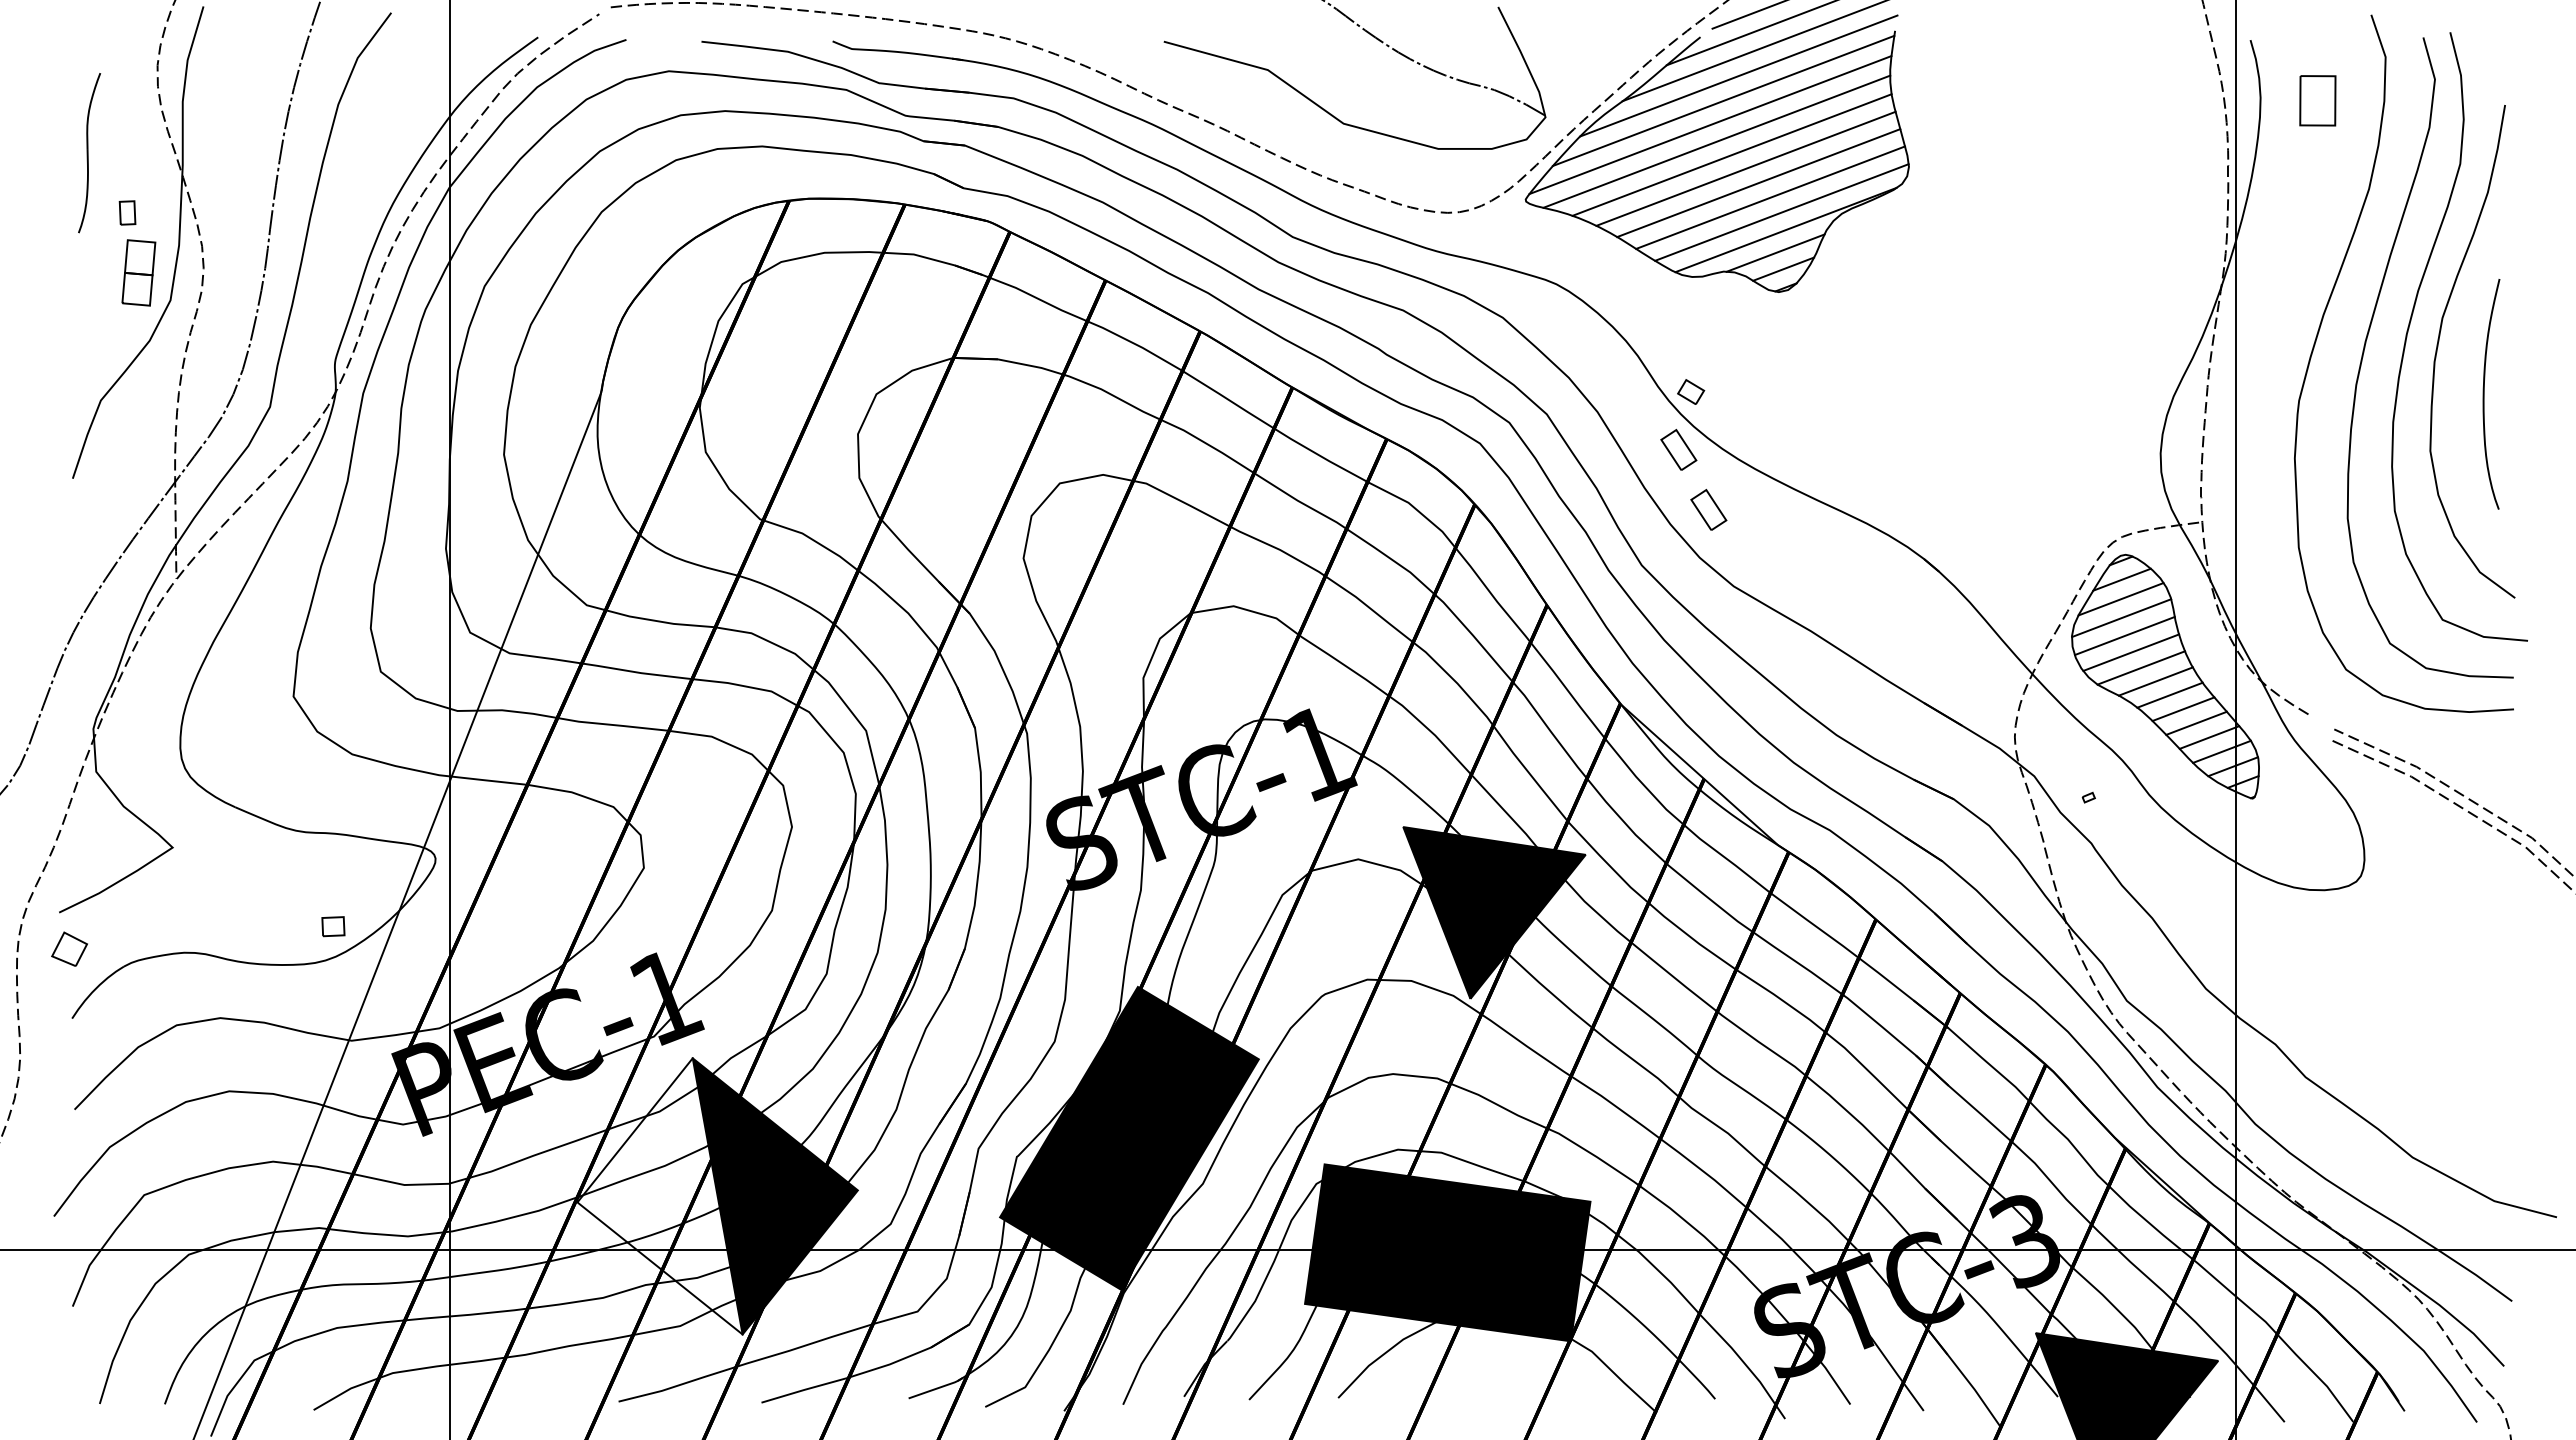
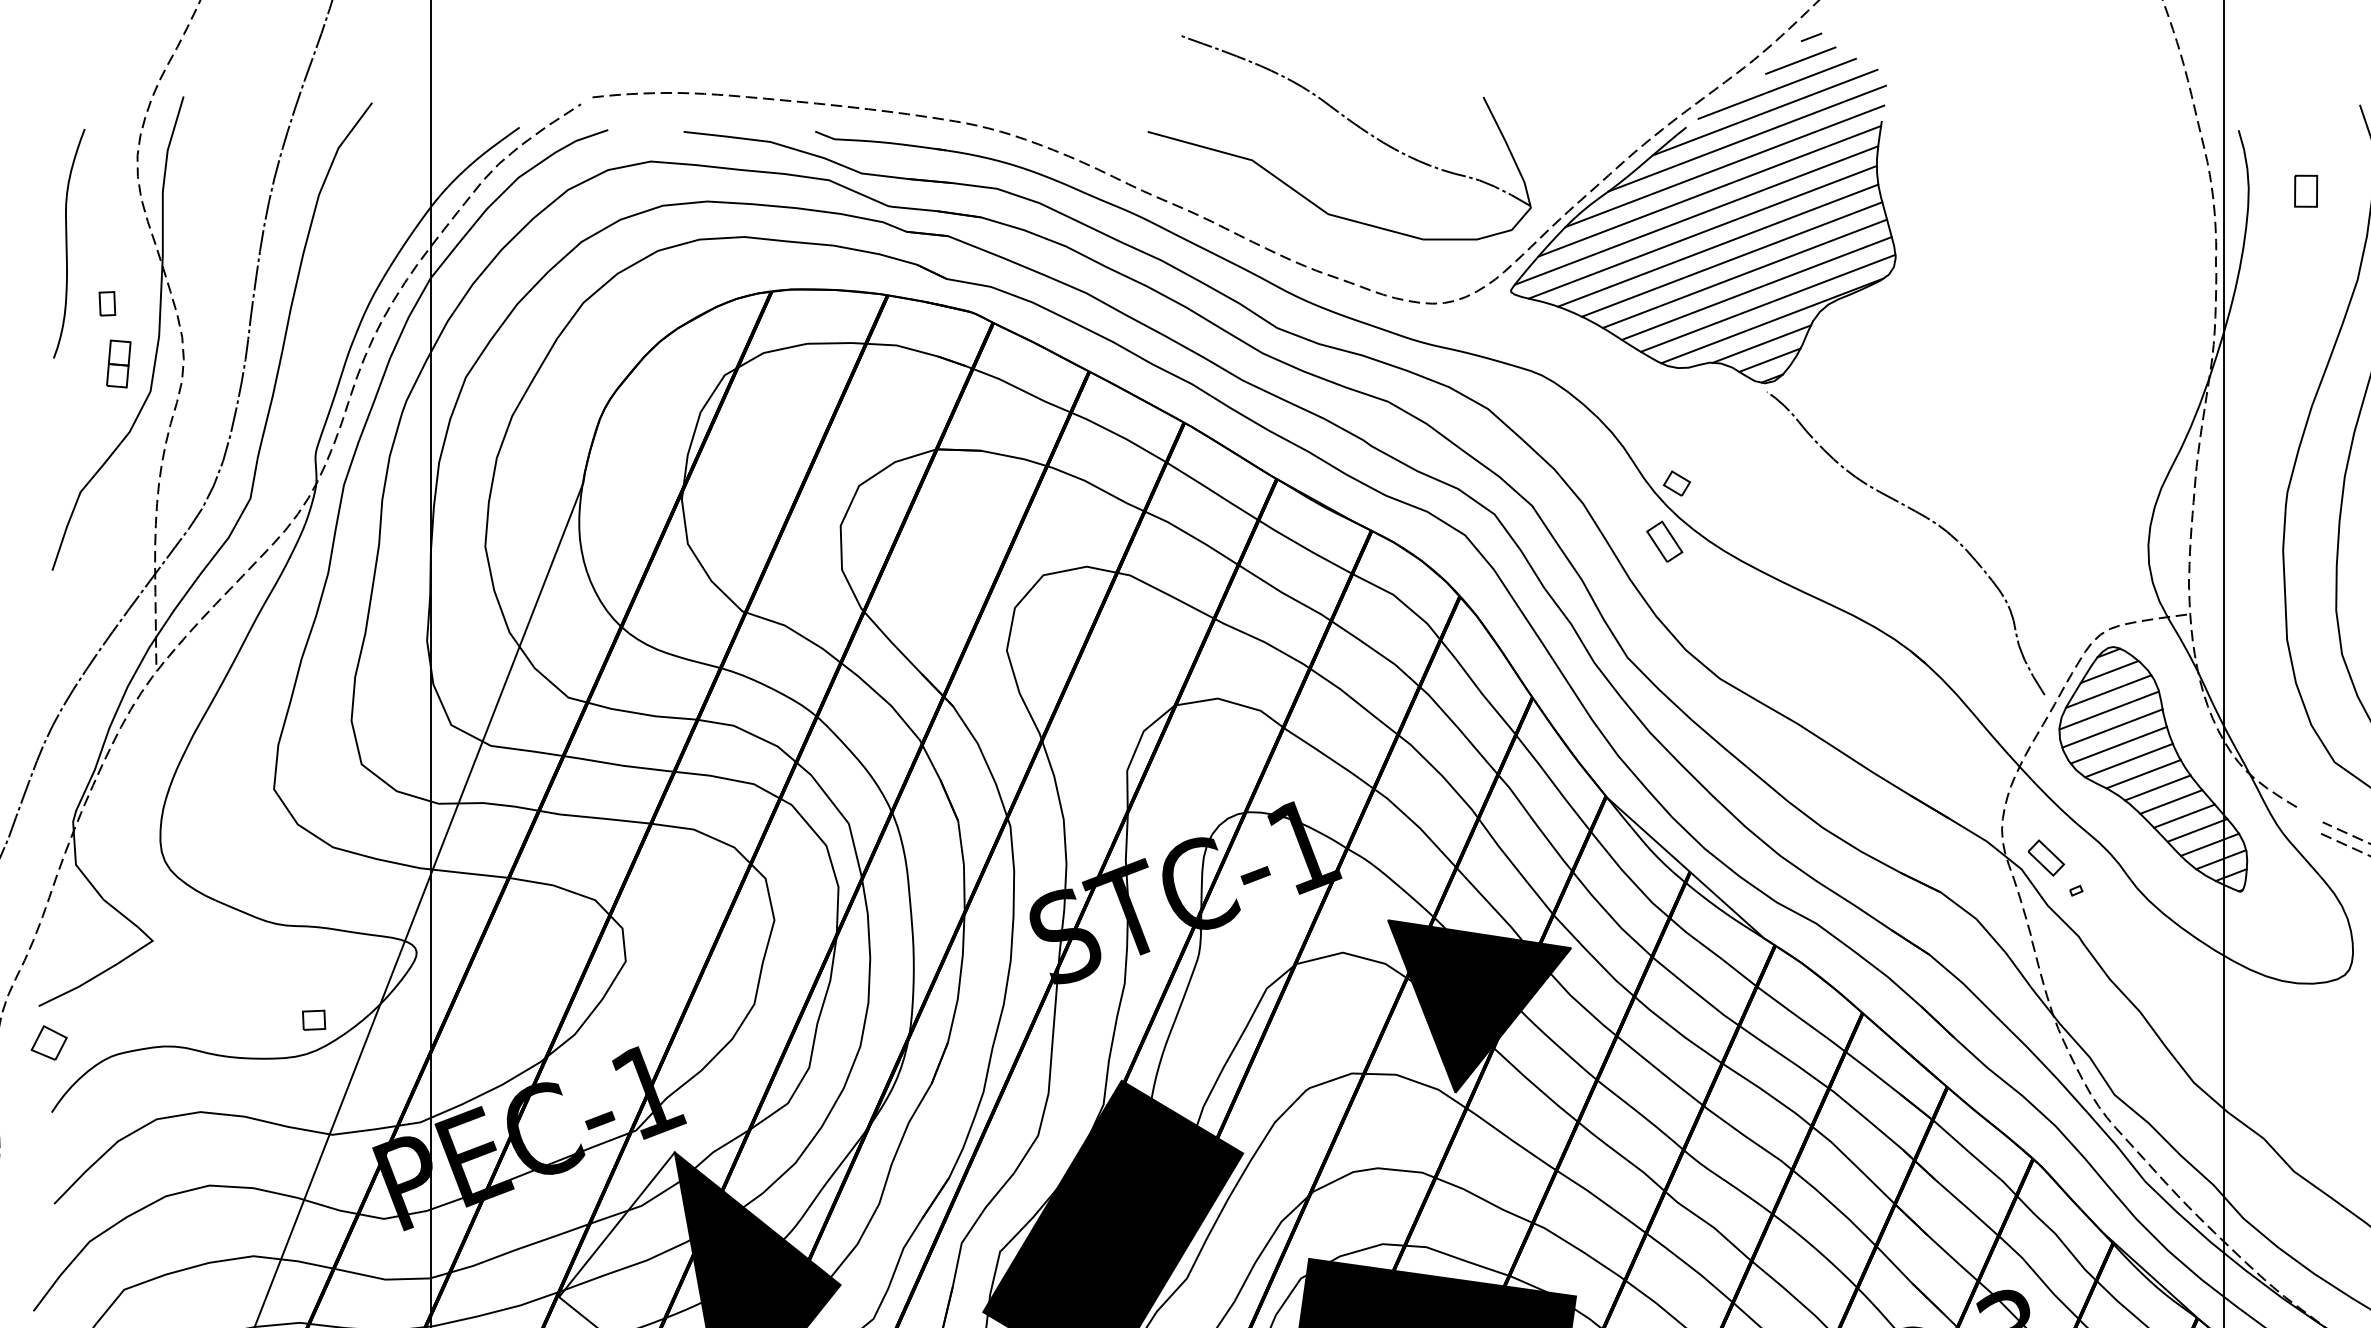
part: (2317, 100) -> (2305, 190), size x0.62
part: (89, 152) -> (69, 243), size x1.43
part: (138, 272) -> (118, 363), size x0.71
curve: (1934, 424) -> (1921, 516), added
part: (1708, 509) -> (1694, 601), removed
part: (2058, 764) -> (2045, 857), added

